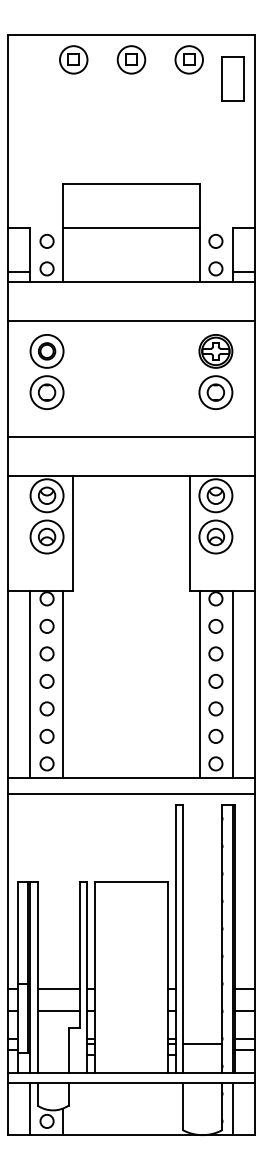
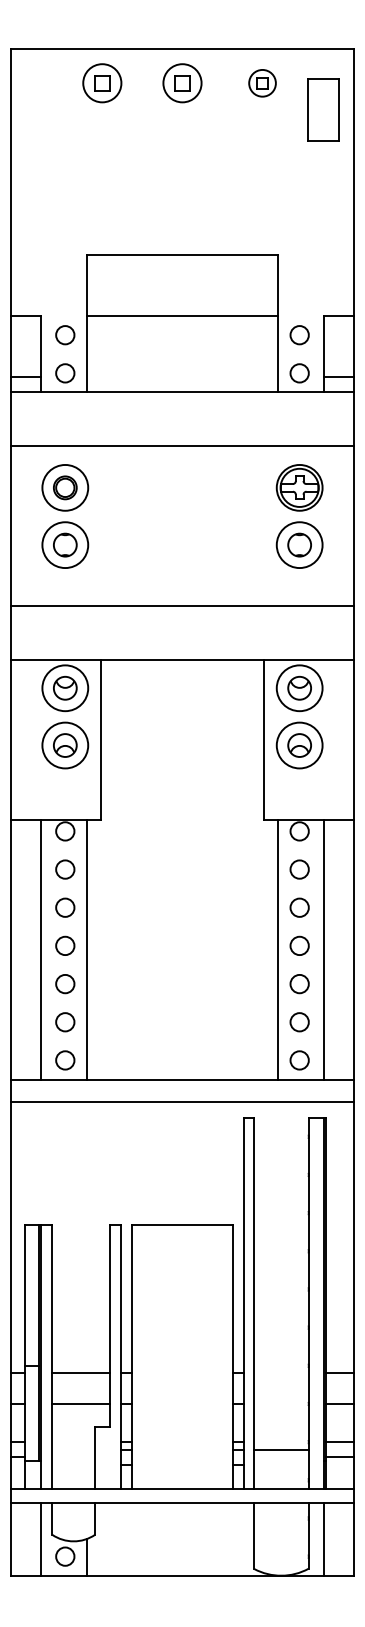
part: (188, 59) -> (261, 82), size x0.7

